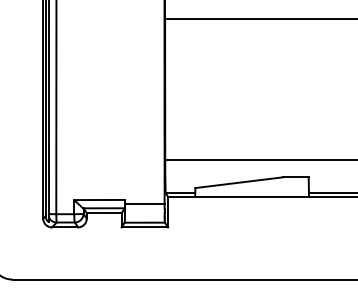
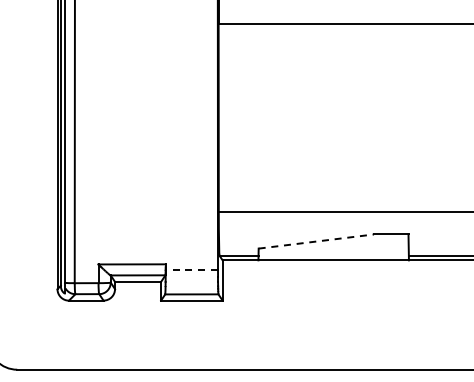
line: (239, 182) -> (316, 241), solid -> dashed
line: (144, 203) -> (191, 269), solid -> dashed

